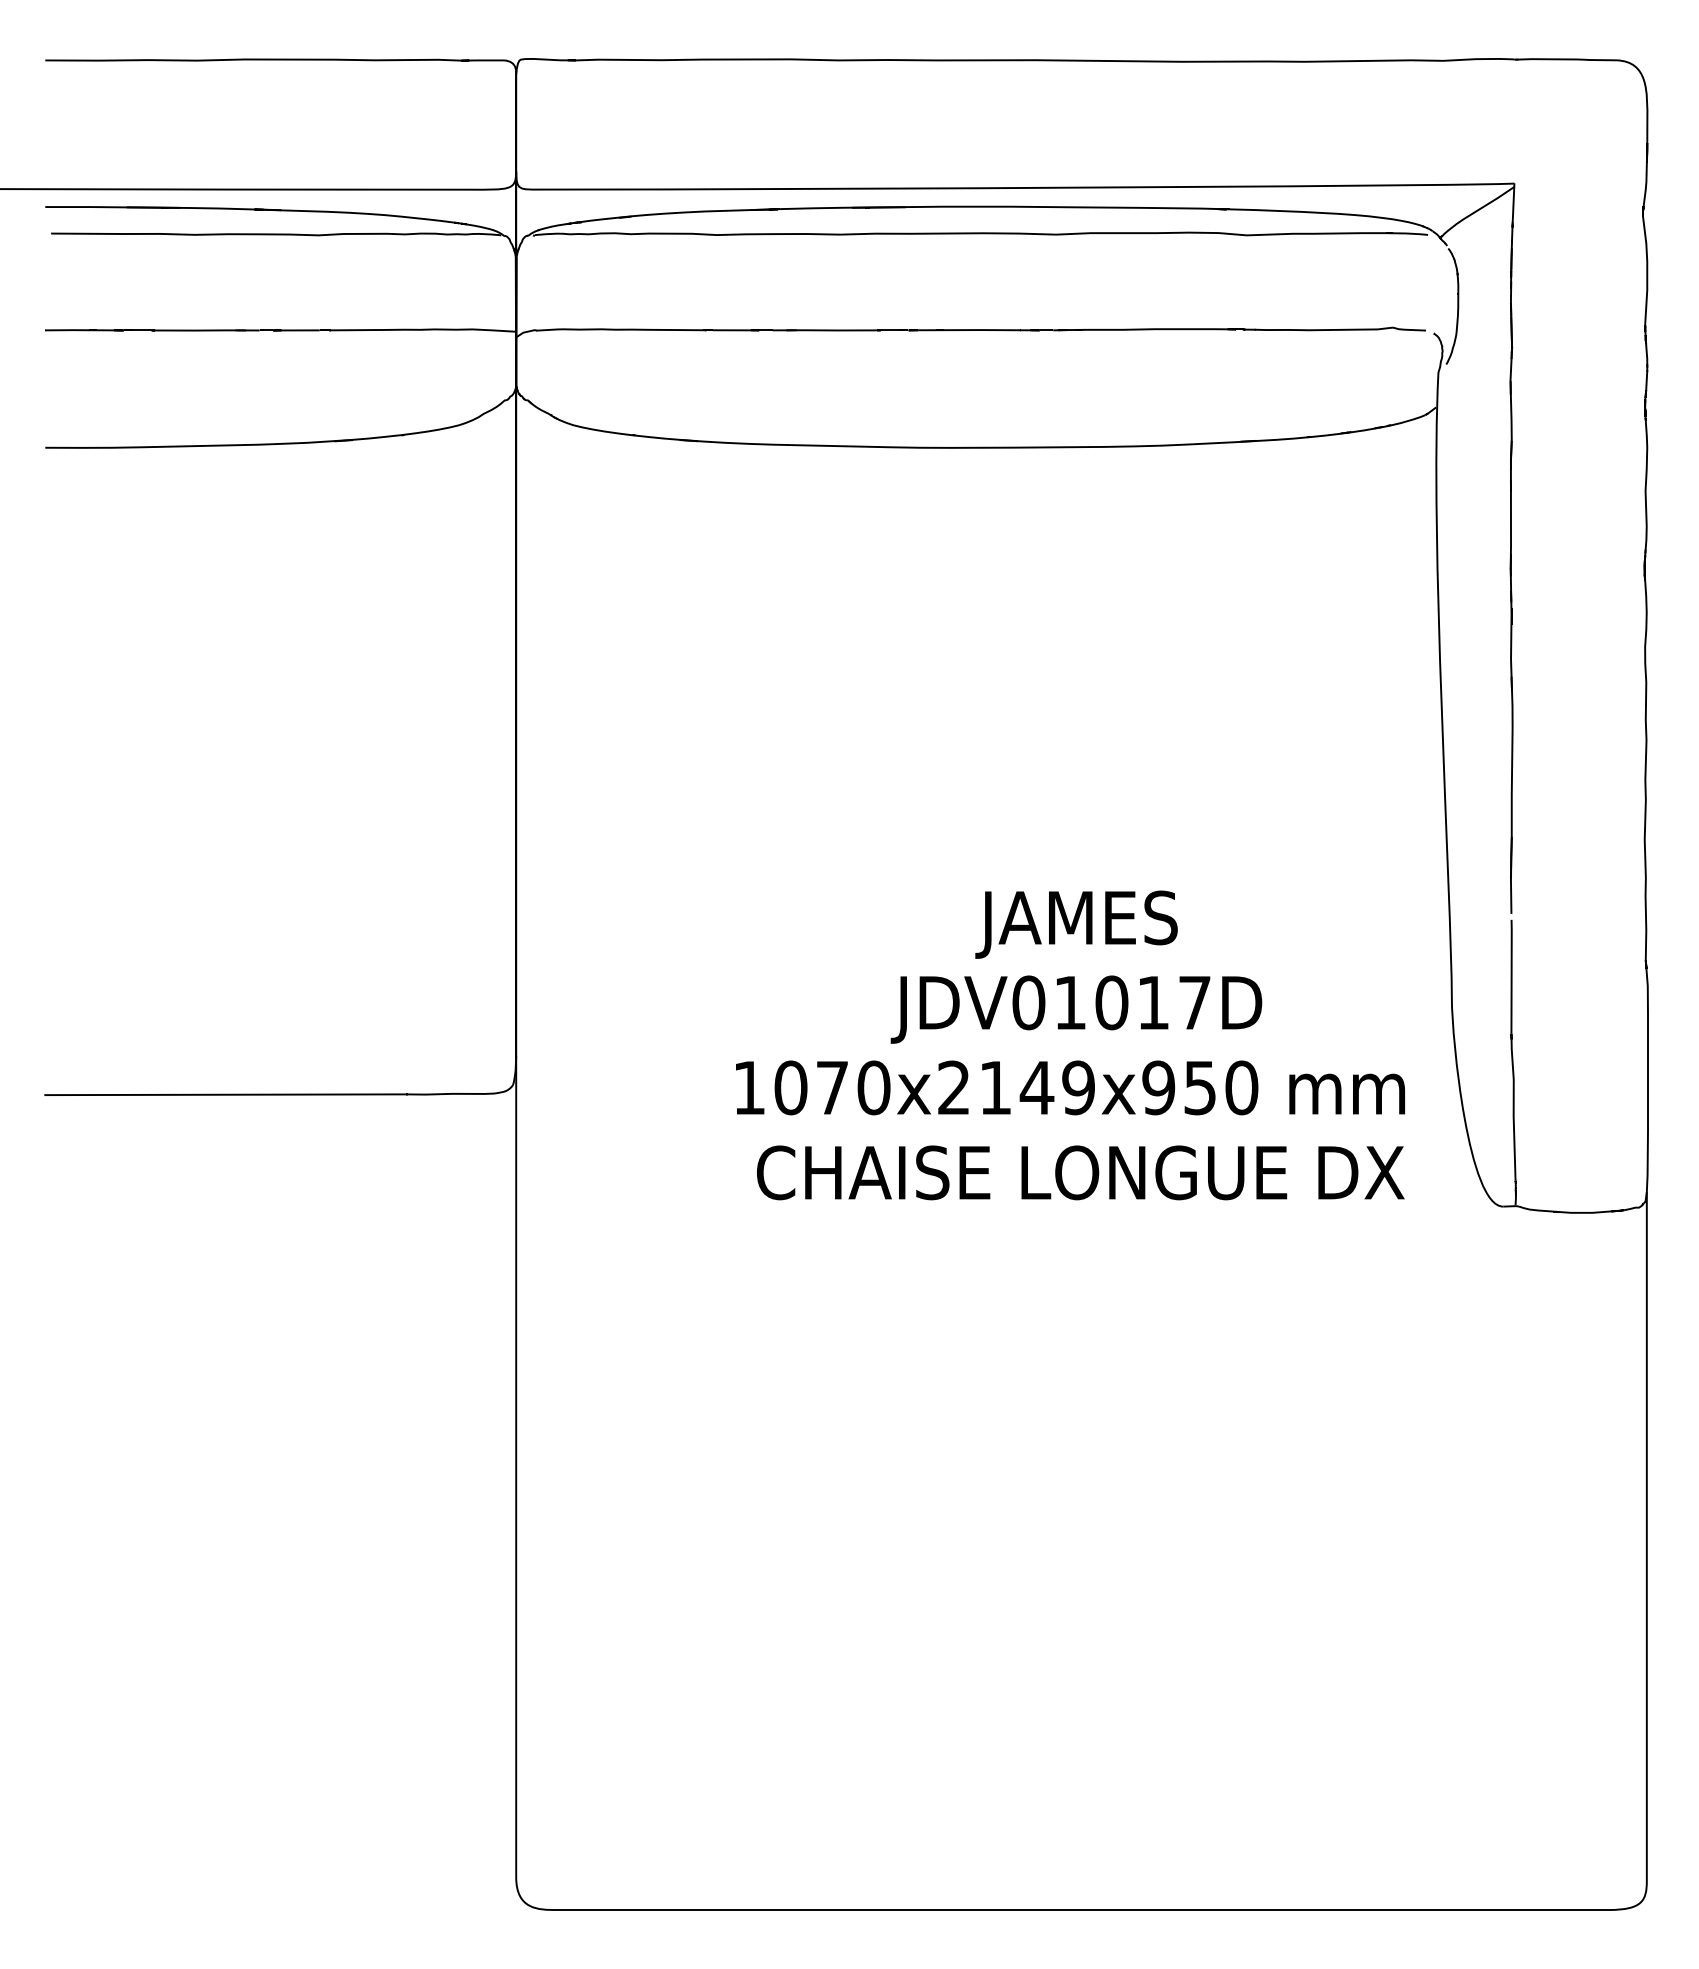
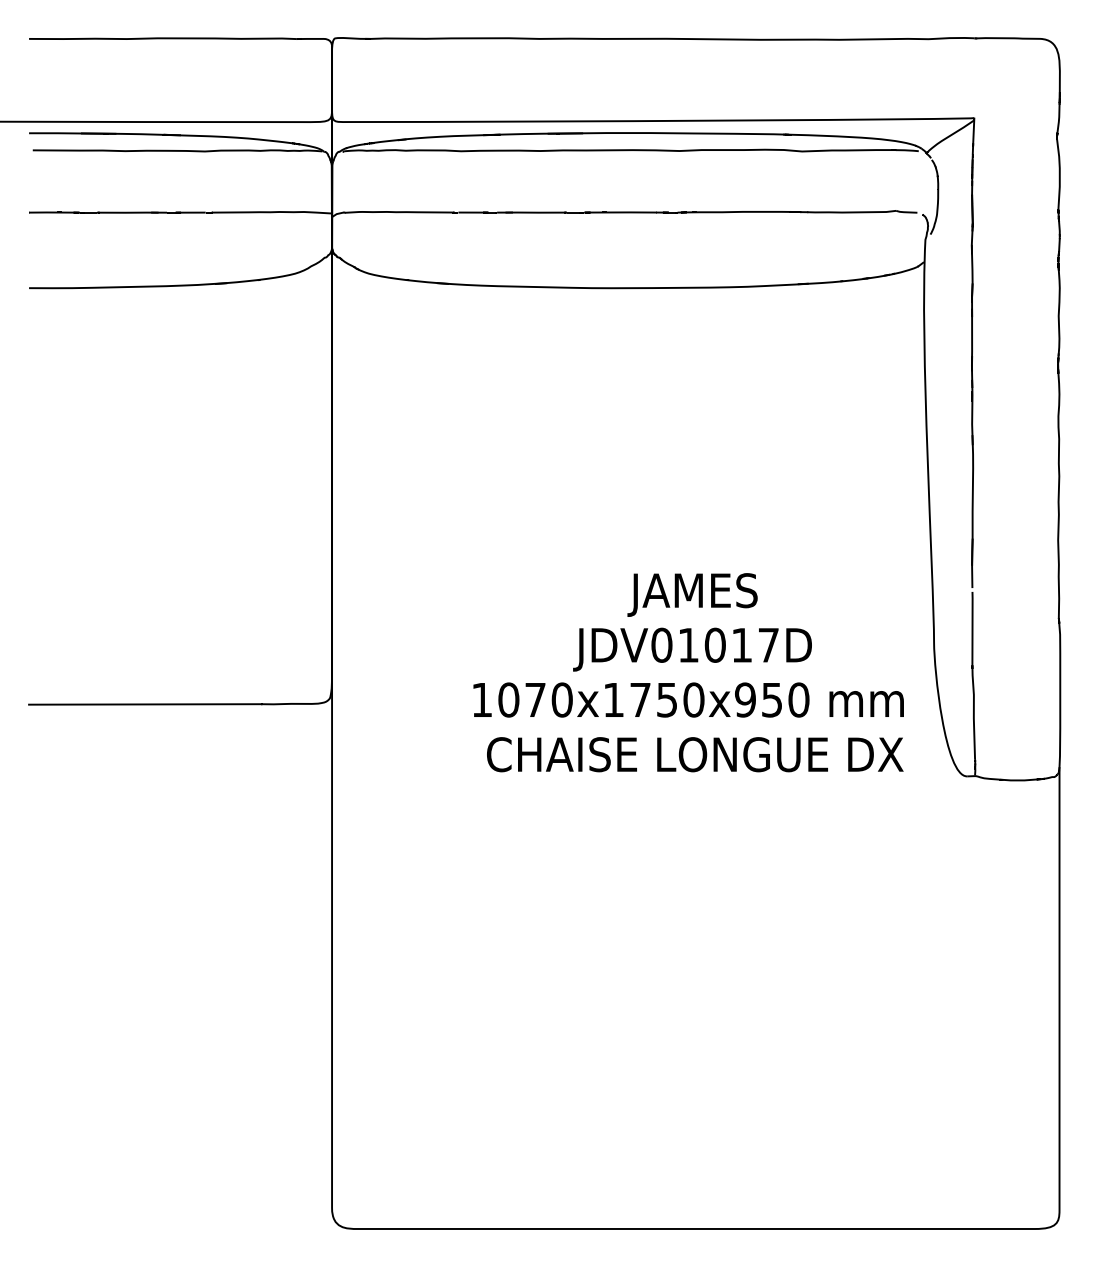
text: (1015, 1087) -> (653, 699), 1070x2149x950 -> 1070x1750x950

